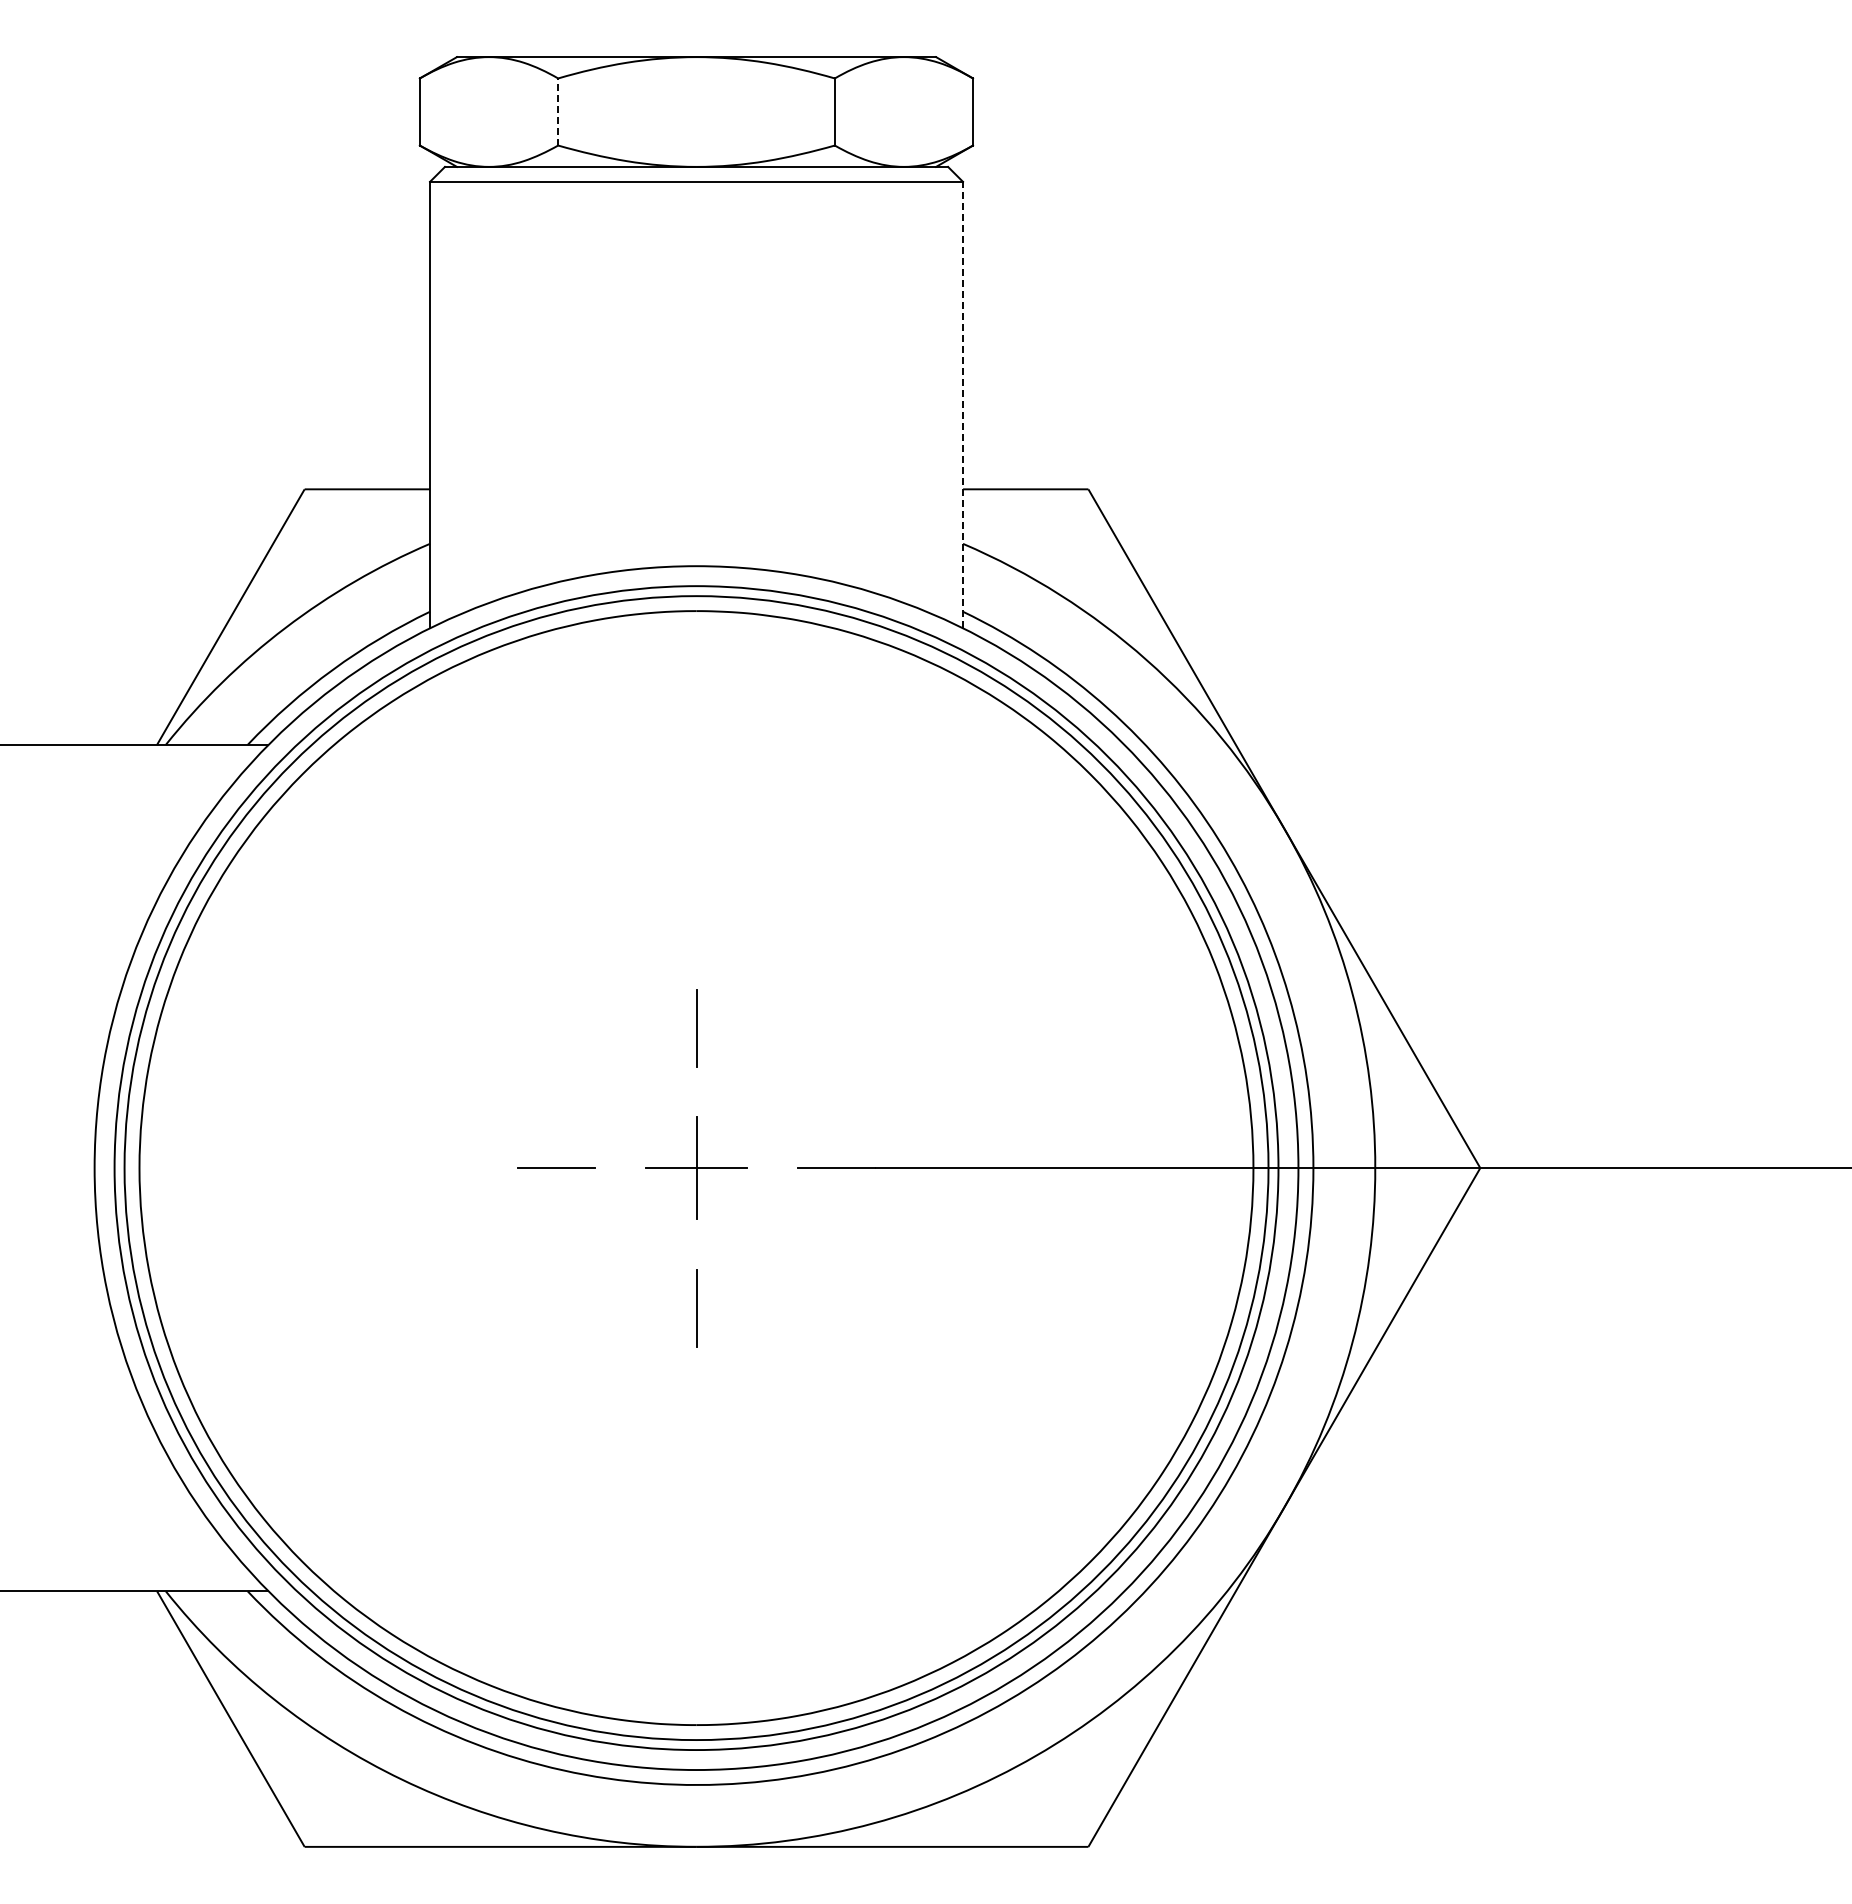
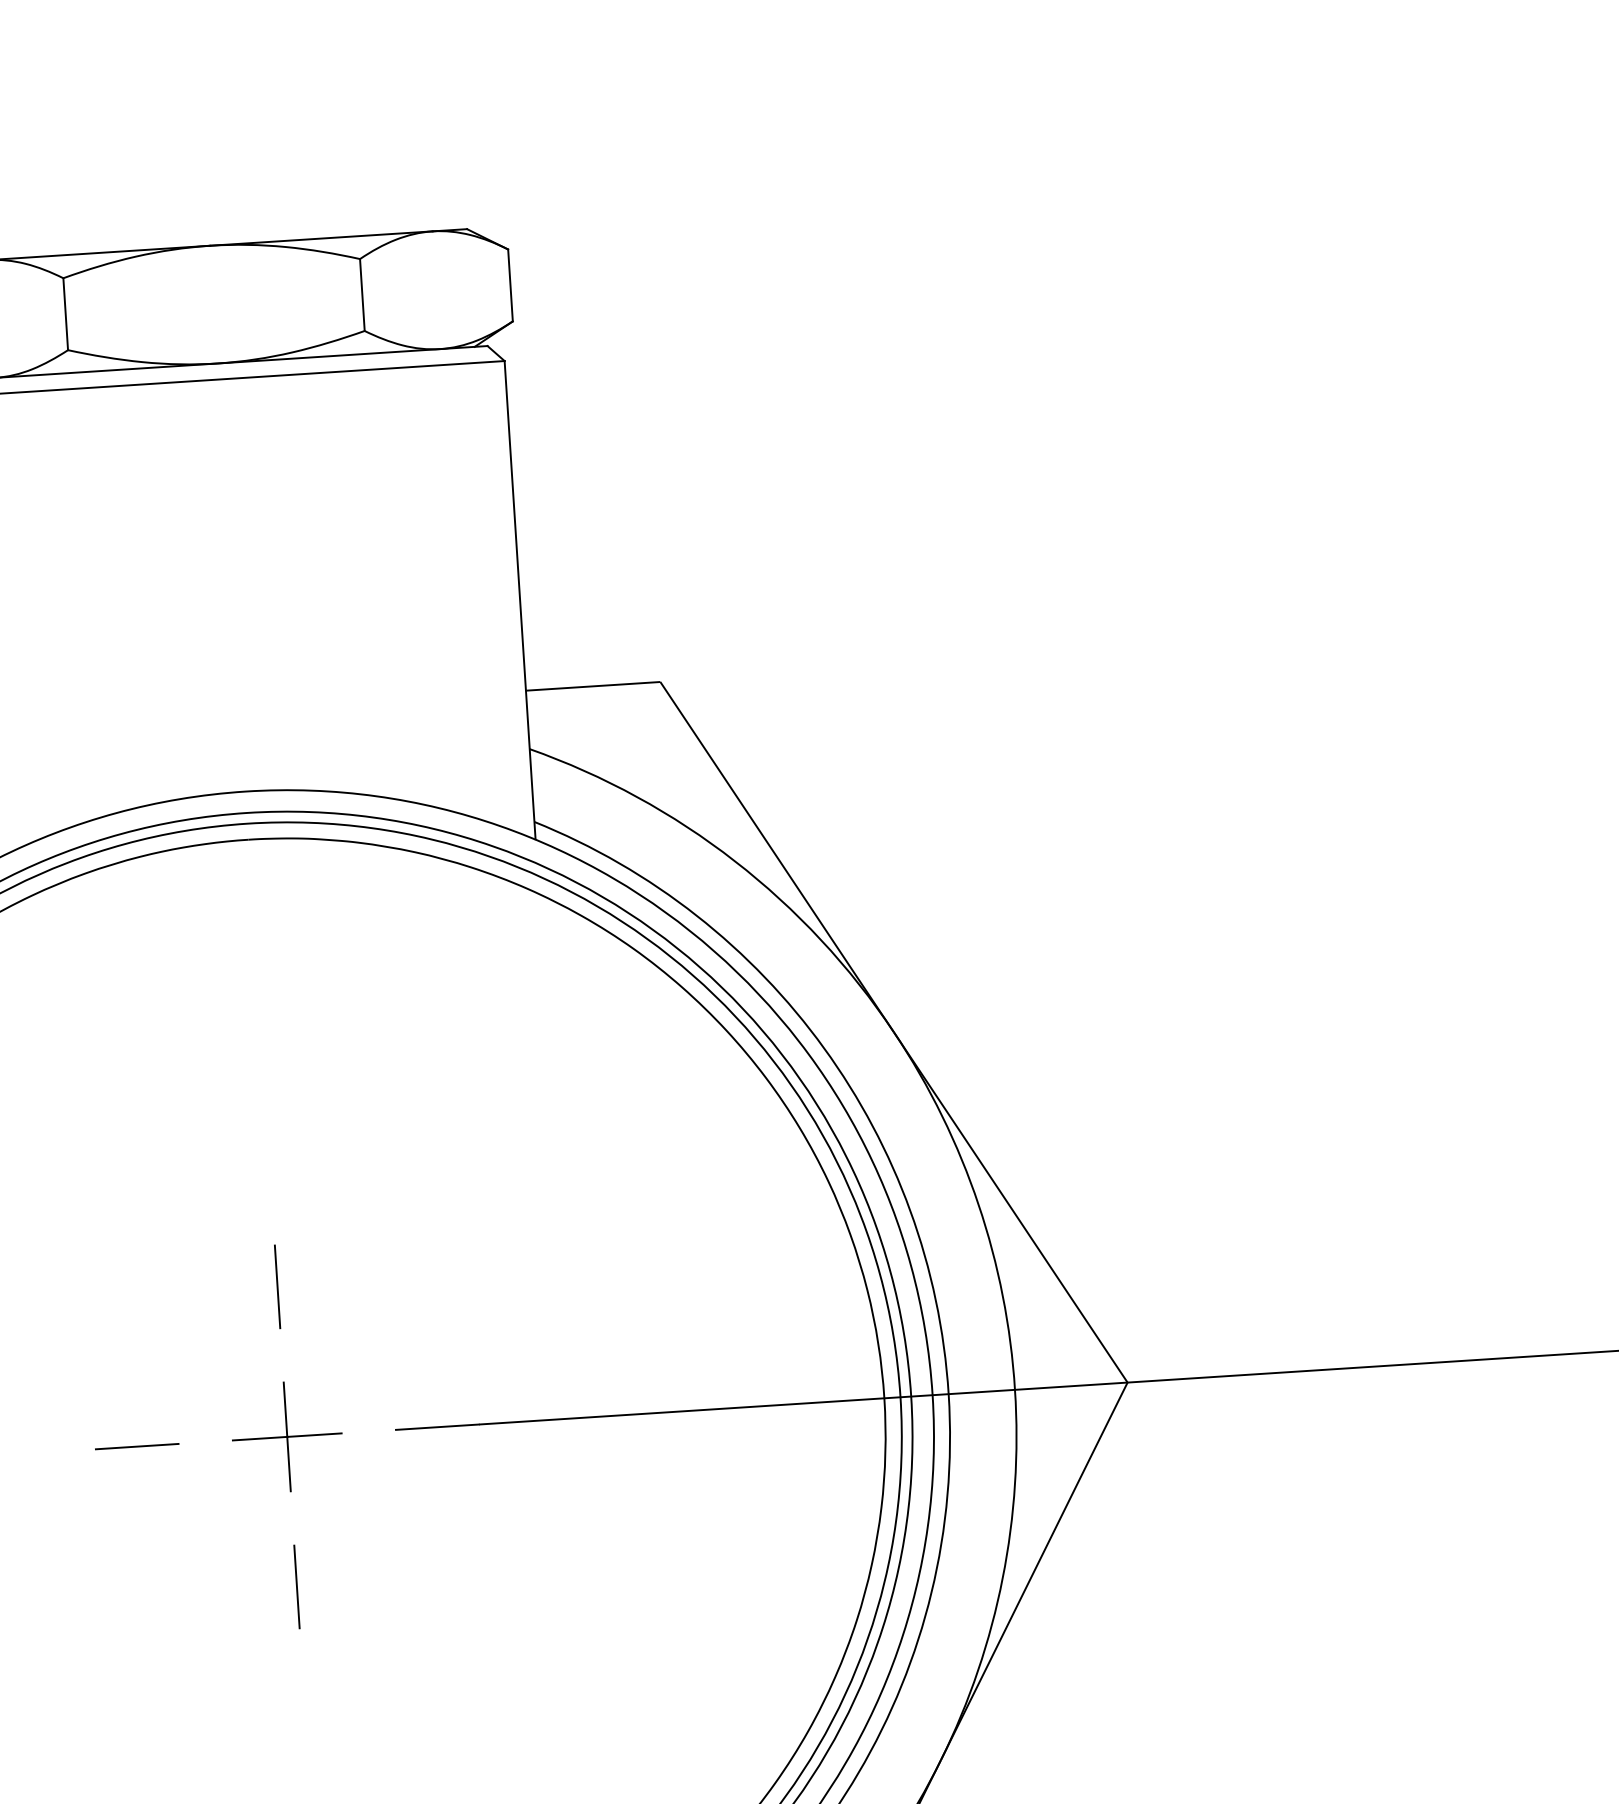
line: (558, 112) -> (66, 314), dashed -> solid
line: (963, 404) -> (520, 599), dashed -> solid

